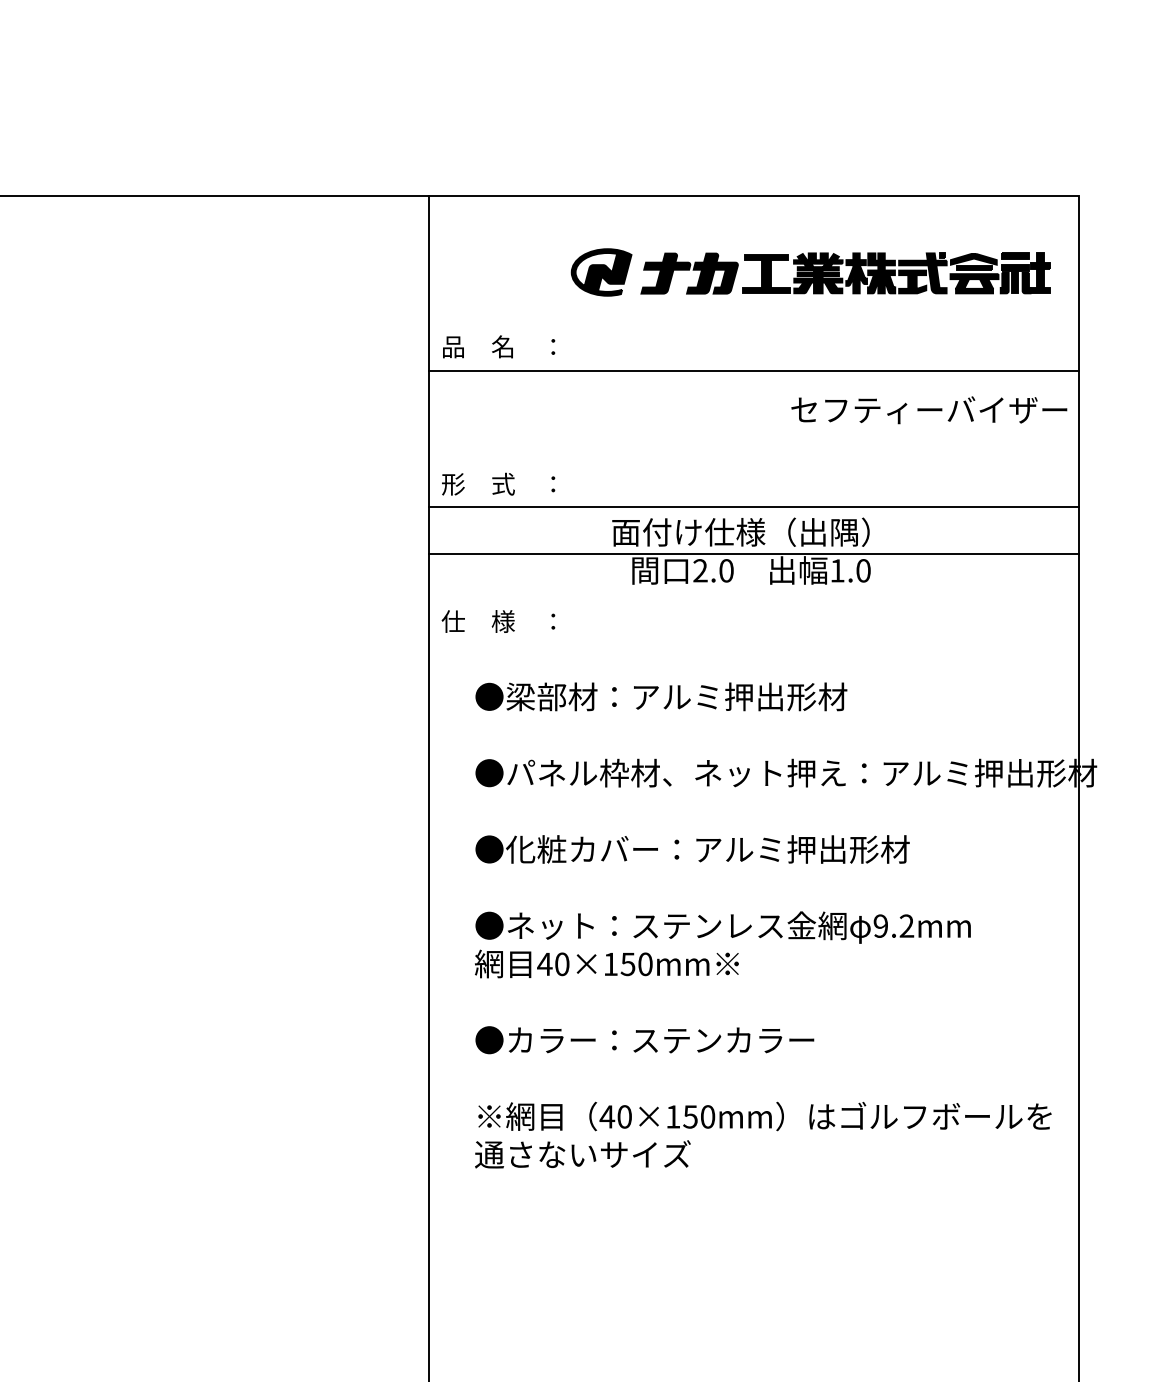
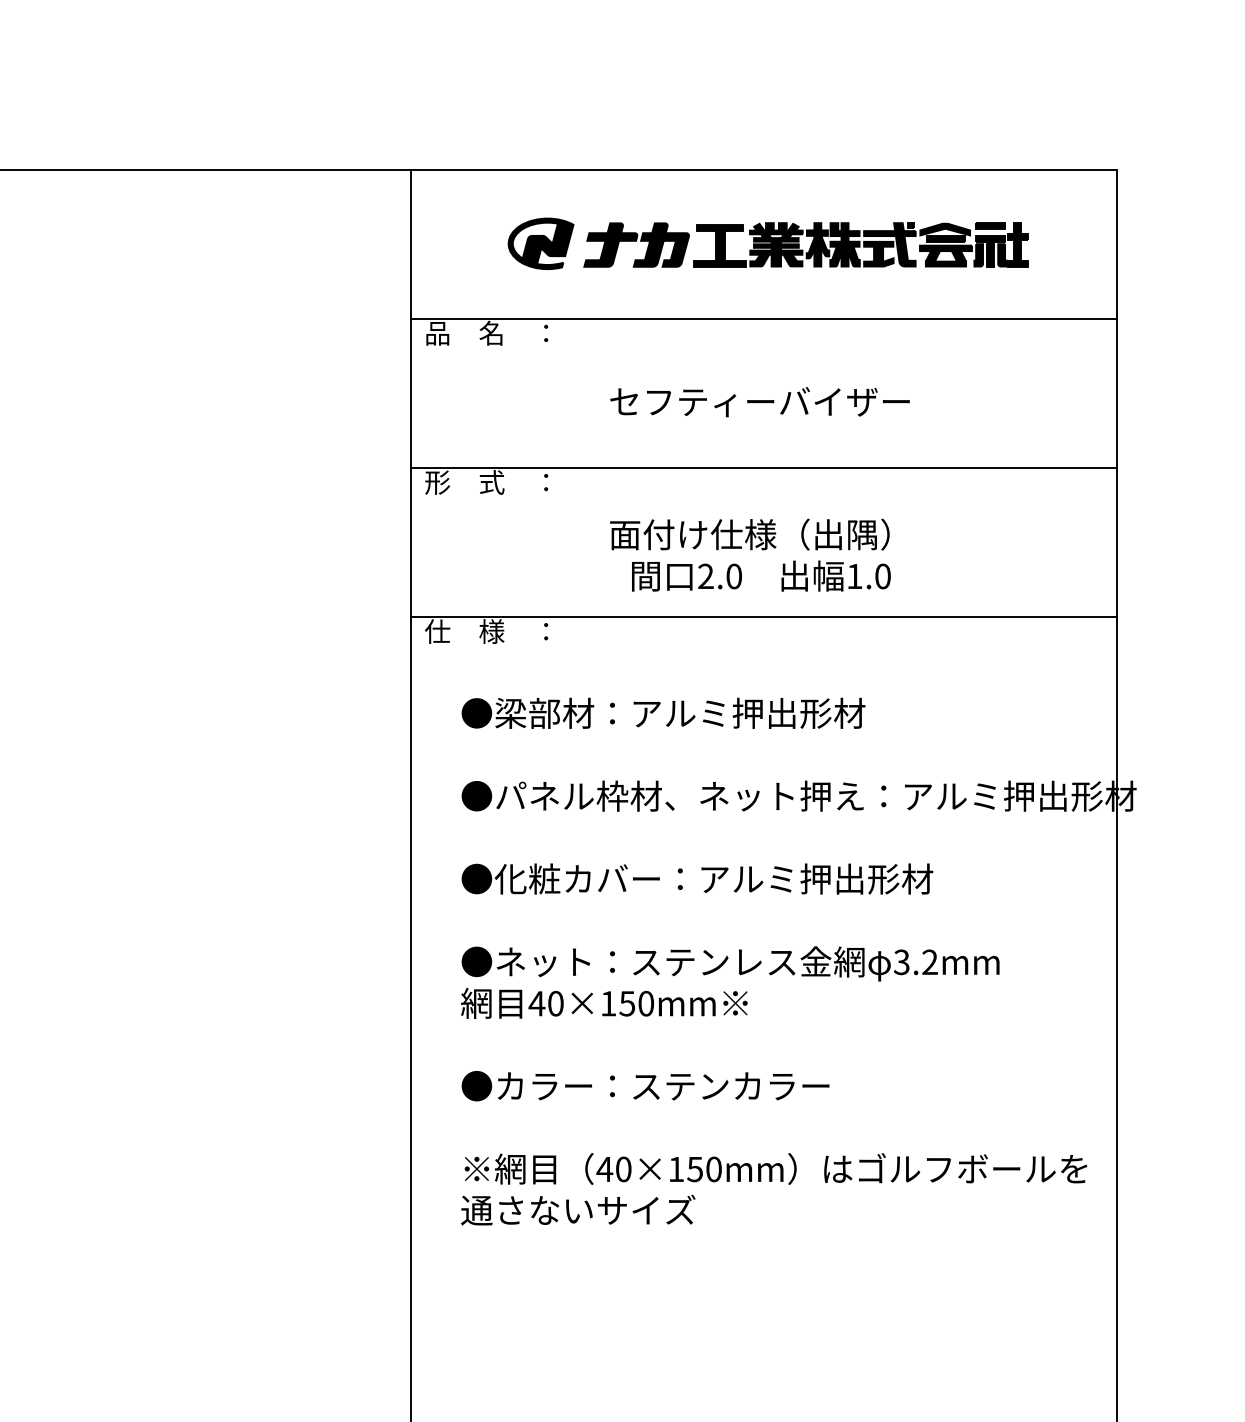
part: (810, 272) -> (767, 243), moved
line: (754, 370) -> (764, 318), moved
text: (929, 410) -> (760, 402), moved
line: (754, 507) -> (764, 468), moved
line: (754, 554) -> (764, 617), moved
text: (880, 925) -> (901, 961), 9.2mm -> 3.2mm

